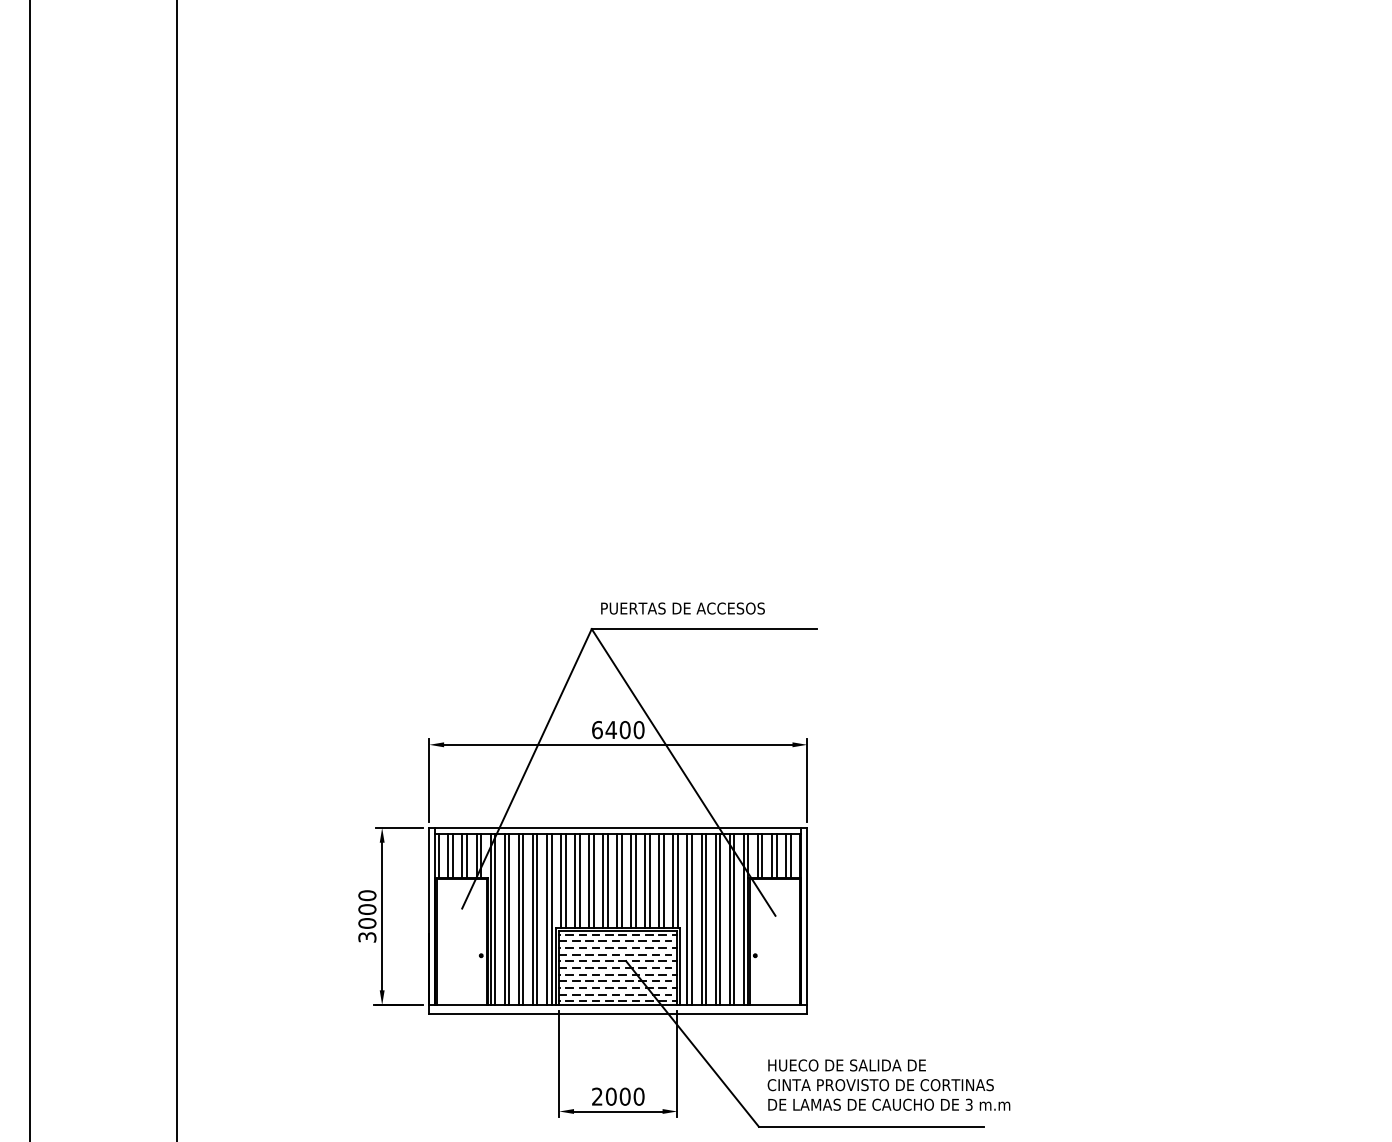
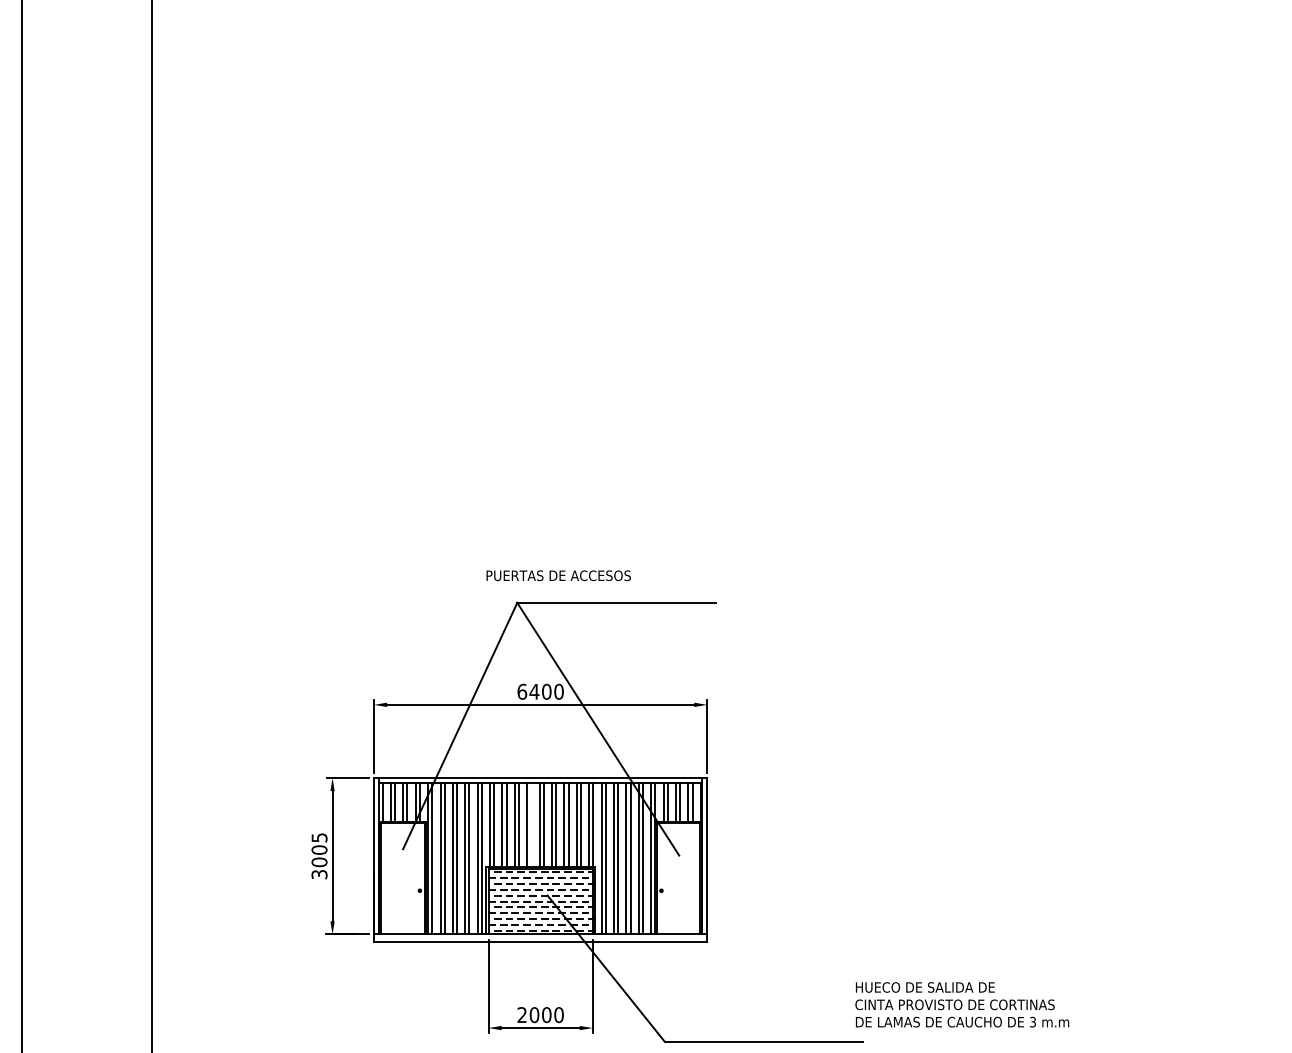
text: (682, 608) -> (558, 575), moved
line: (607, 880) -> (531, 824), removed
text: (367, 895) -> (319, 837), 3000 -> 3005
text: (889, 1084) -> (962, 1004), moved

